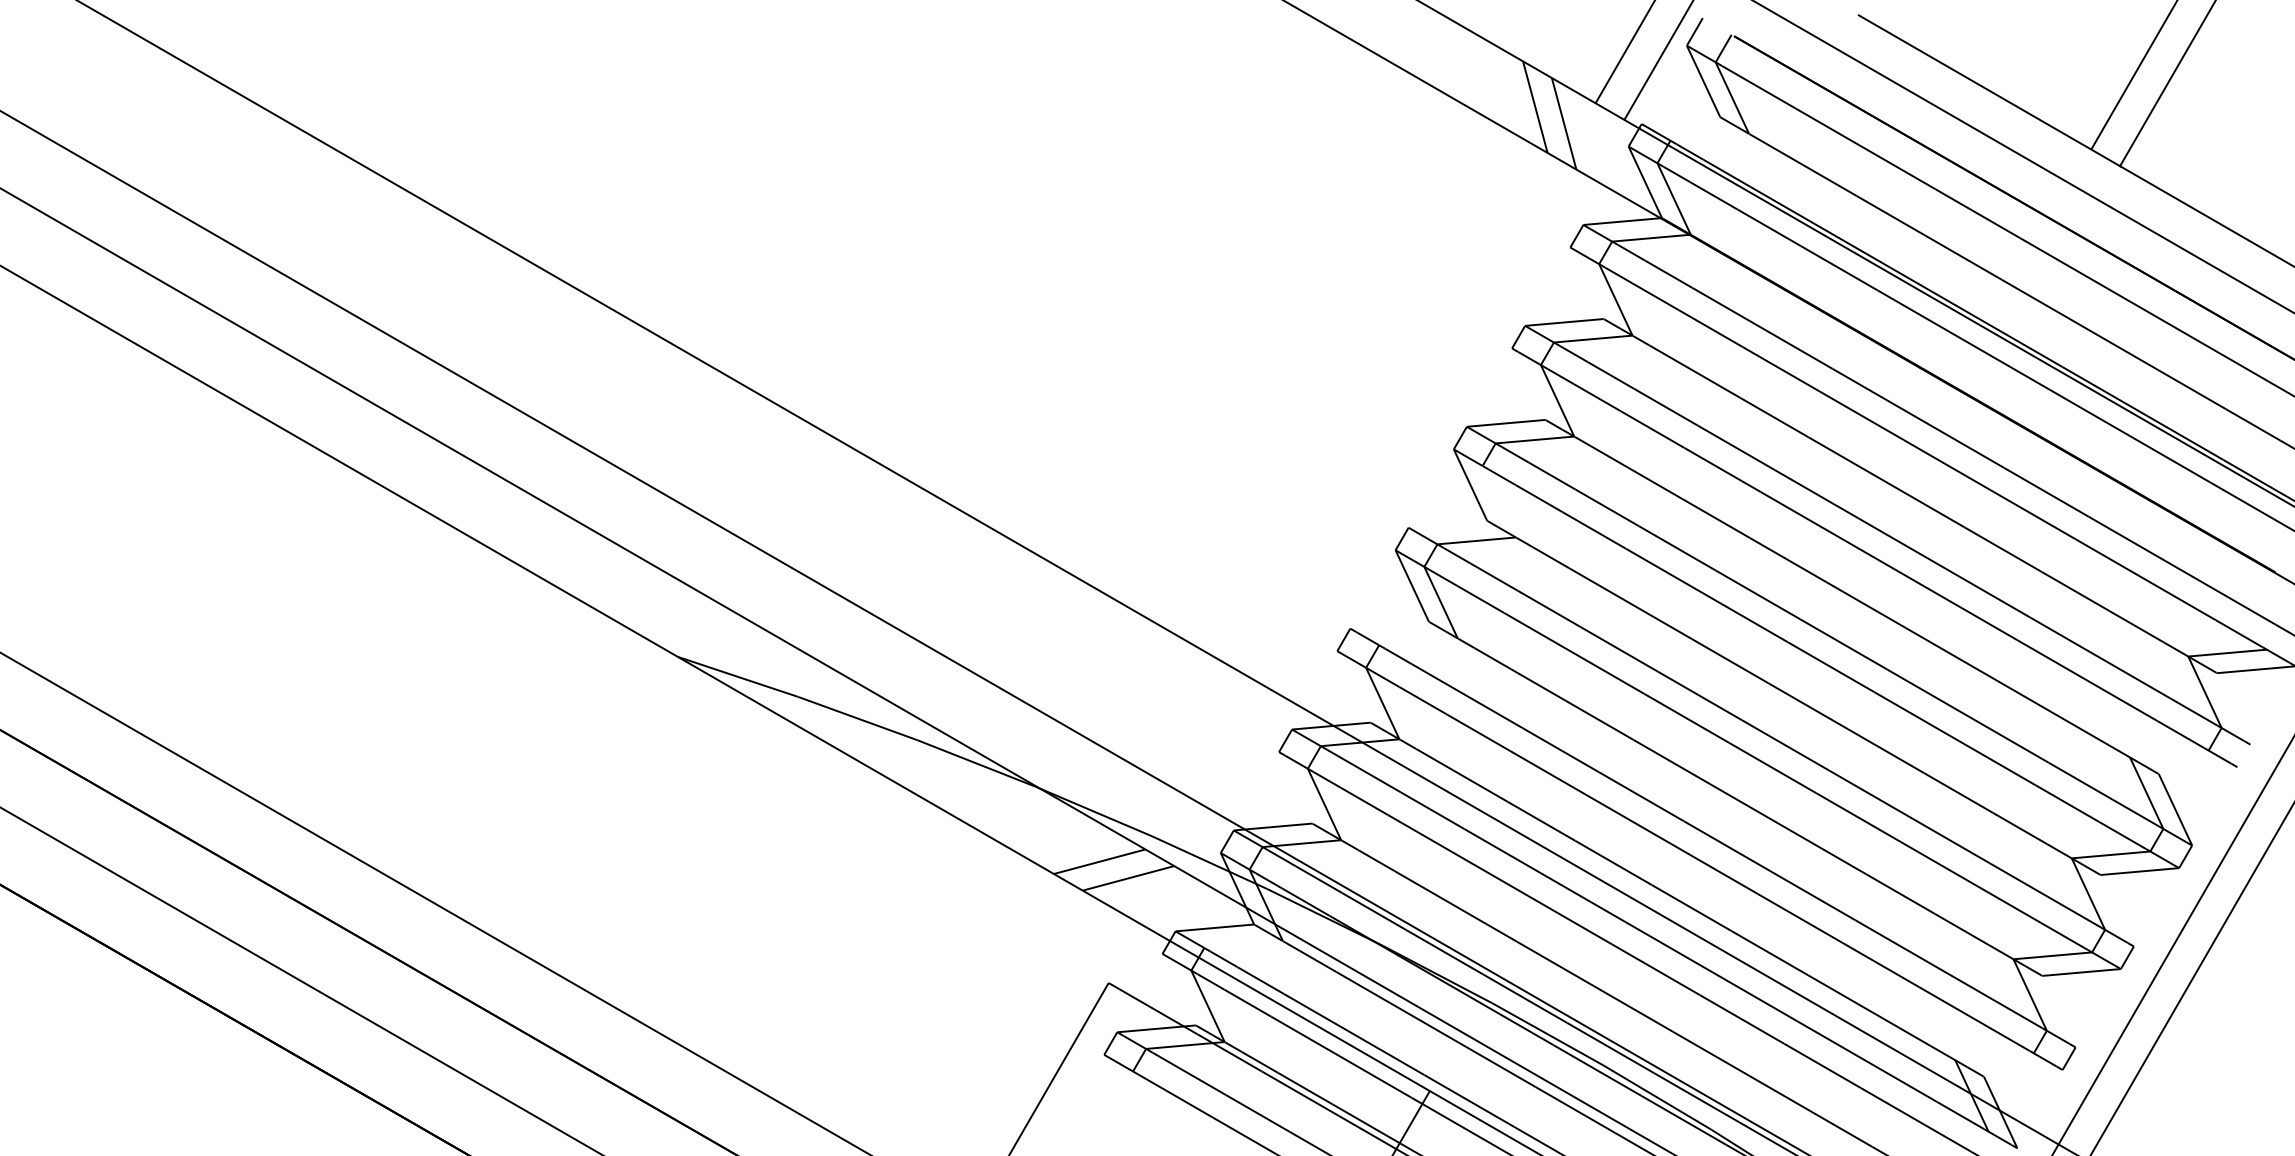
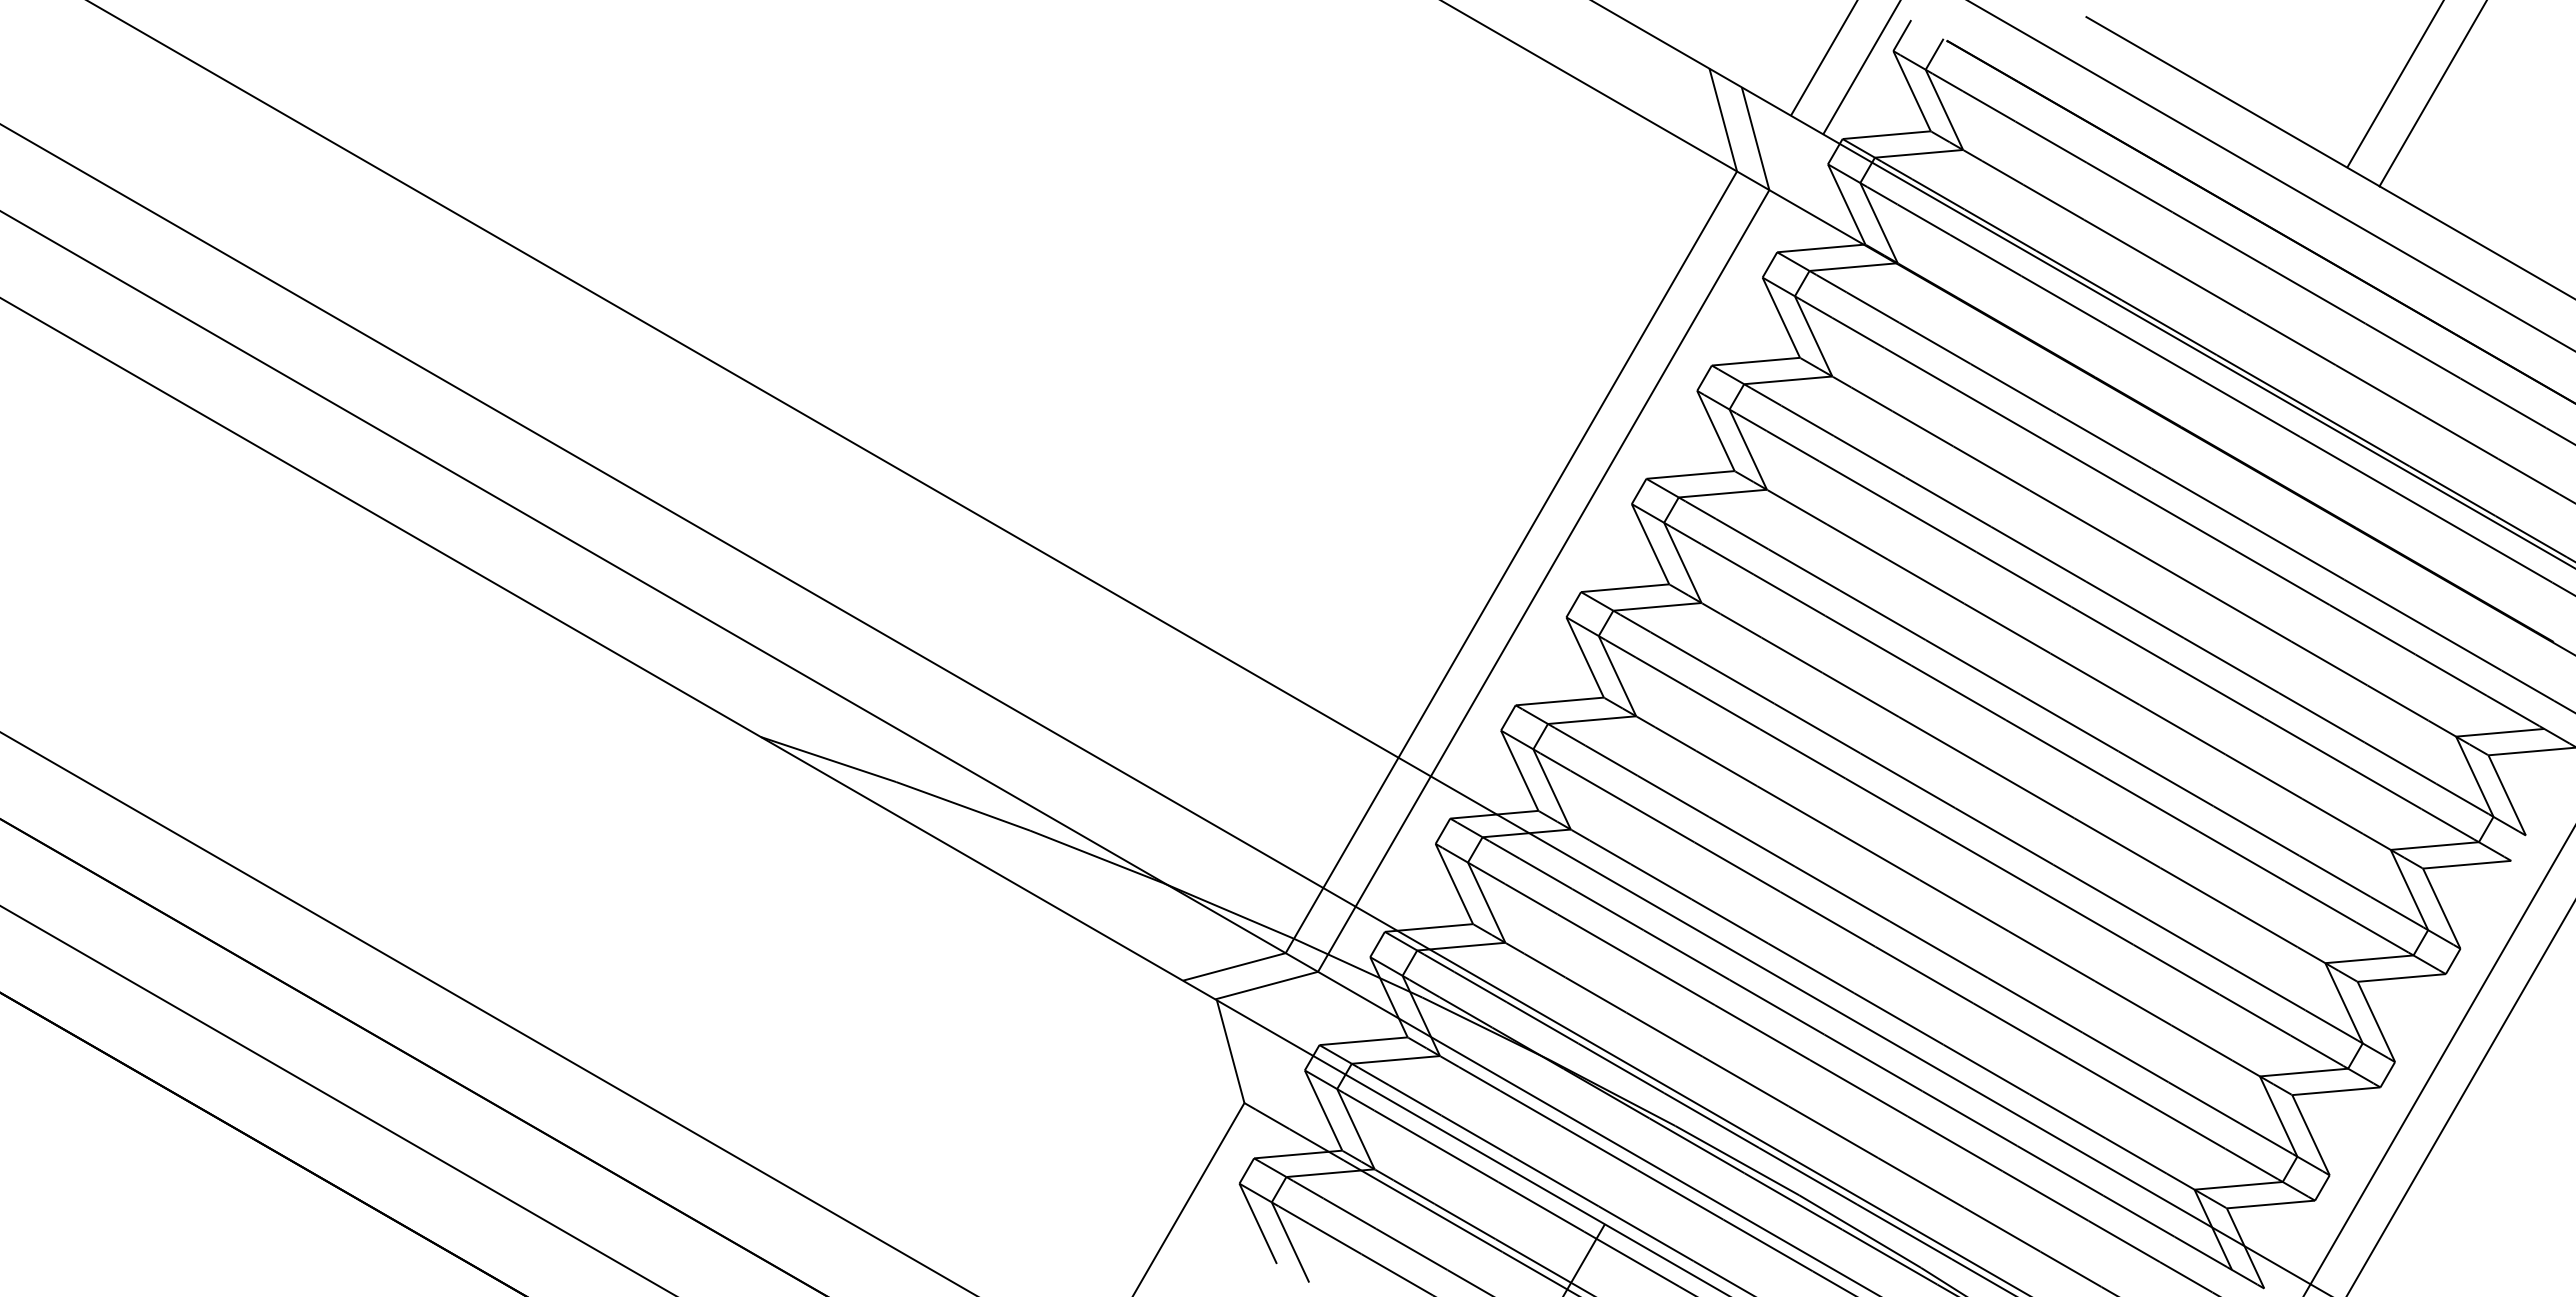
line: (1680, 120) -> (1886, 135), added
line: (1709, 136) -> (1918, 153), added
line: (1587, 283) -> (1781, 317), added
line: (1528, 383) -> (1715, 430), added
line: (1346, 501) -> (1511, 562), added
line: (1498, 501) -> (1682, 562), added
line: (1375, 517) -> (1543, 580), added
line: (1448, 524) -> (1625, 588), added
line: (1389, 625) -> (1559, 701), added
line: (1418, 642) -> (1592, 720), added
line: (1353, 686) -> (1519, 770), added
line: (2233, 708) -> (2506, 795), added
line: (2169, 753) -> (2434, 845), added
line: (2198, 770) -> (2467, 864), added
line: (1295, 787) -> (1454, 883), added
line: (2117, 910) -> (2376, 1021), added
line: (1096, 937) -> (1230, 1051), added
line: (1243, 944) -> (1395, 1059), added
line: (1179, 989) -> (1323, 1110), added
line: (2058, 1011) -> (2310, 1135), added
line: (1994, 1056) -> (2238, 1185), added
line: (2022, 1073) -> (2270, 1204), added
line: (1120, 1090) -> (1257, 1223), added
line: (1149, 1107) -> (1290, 1242), added

